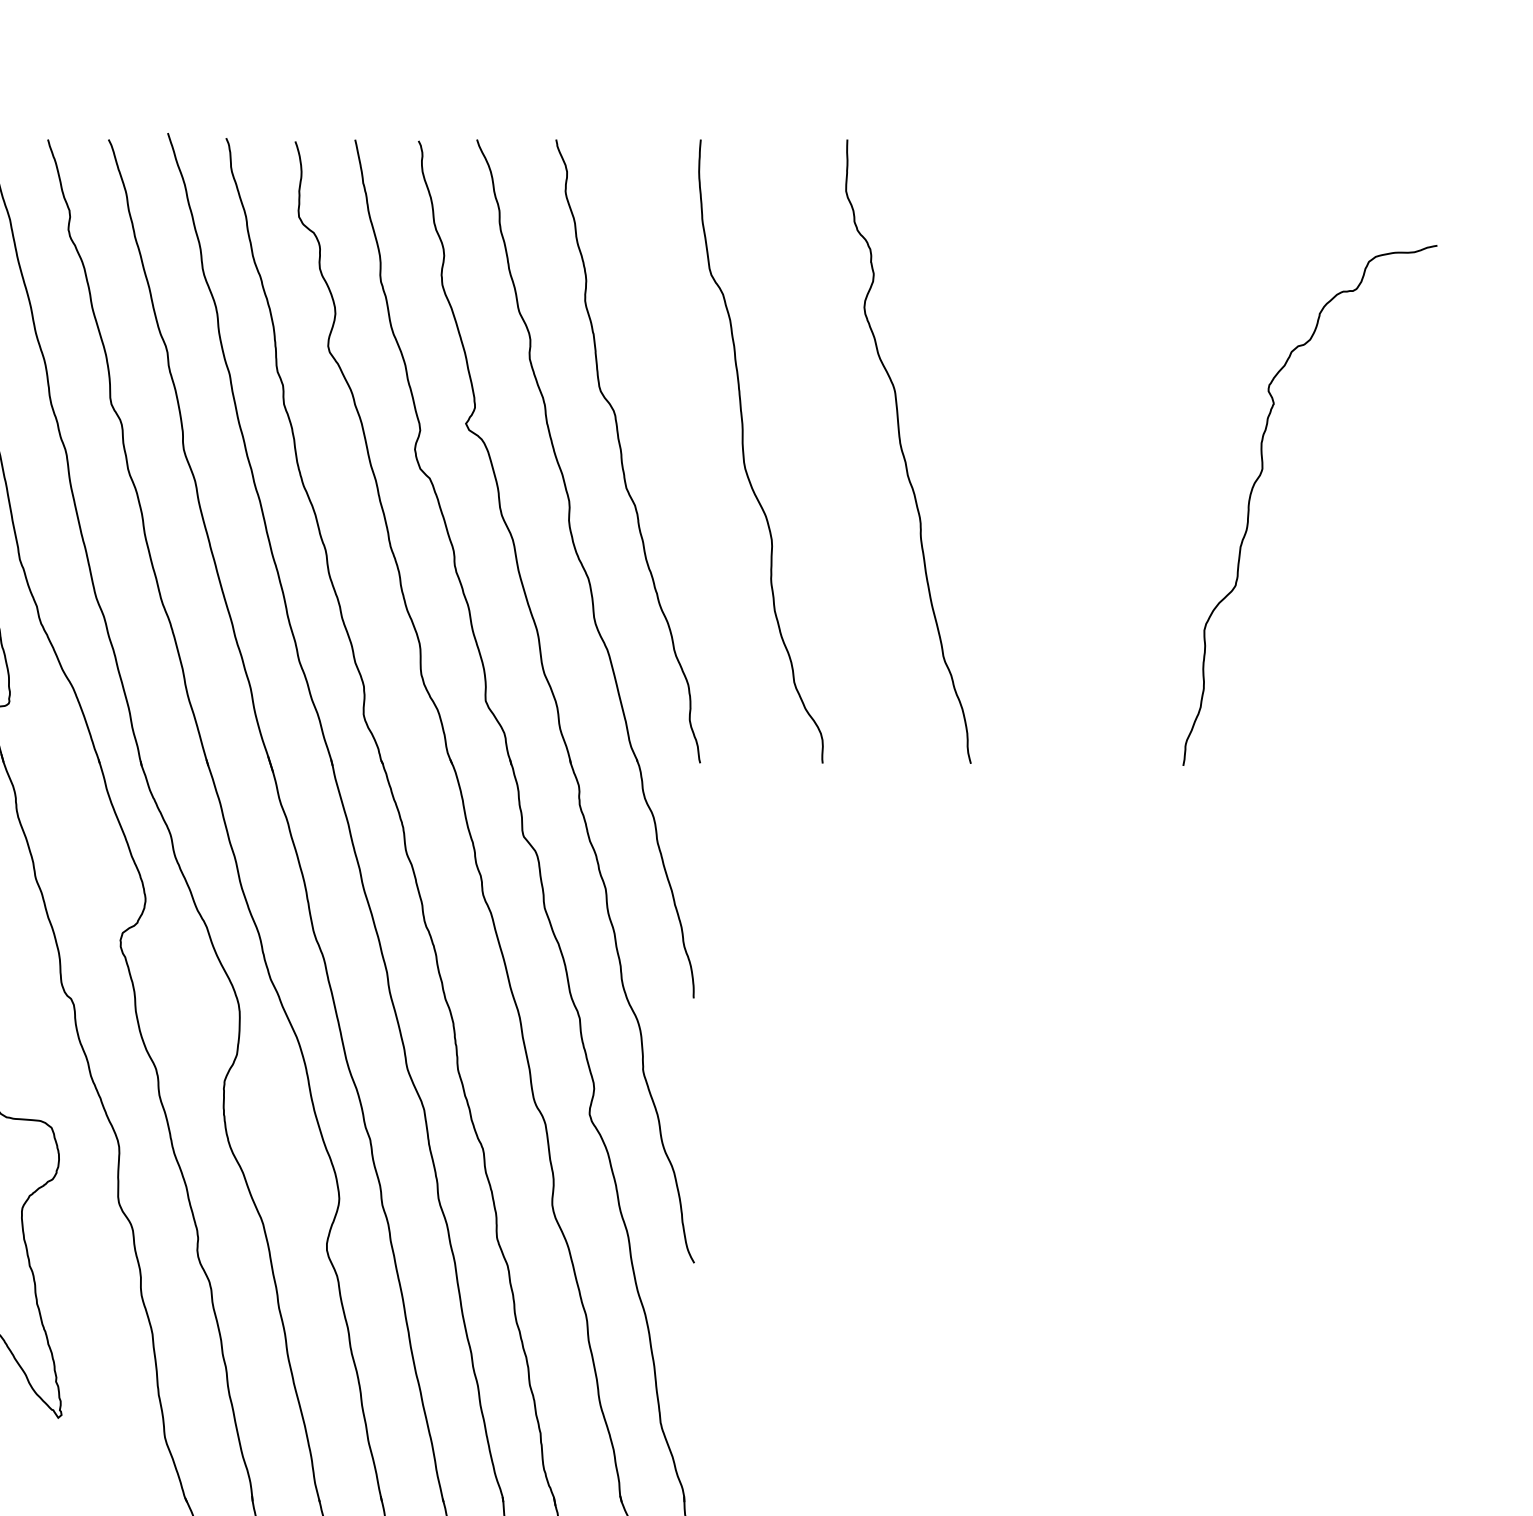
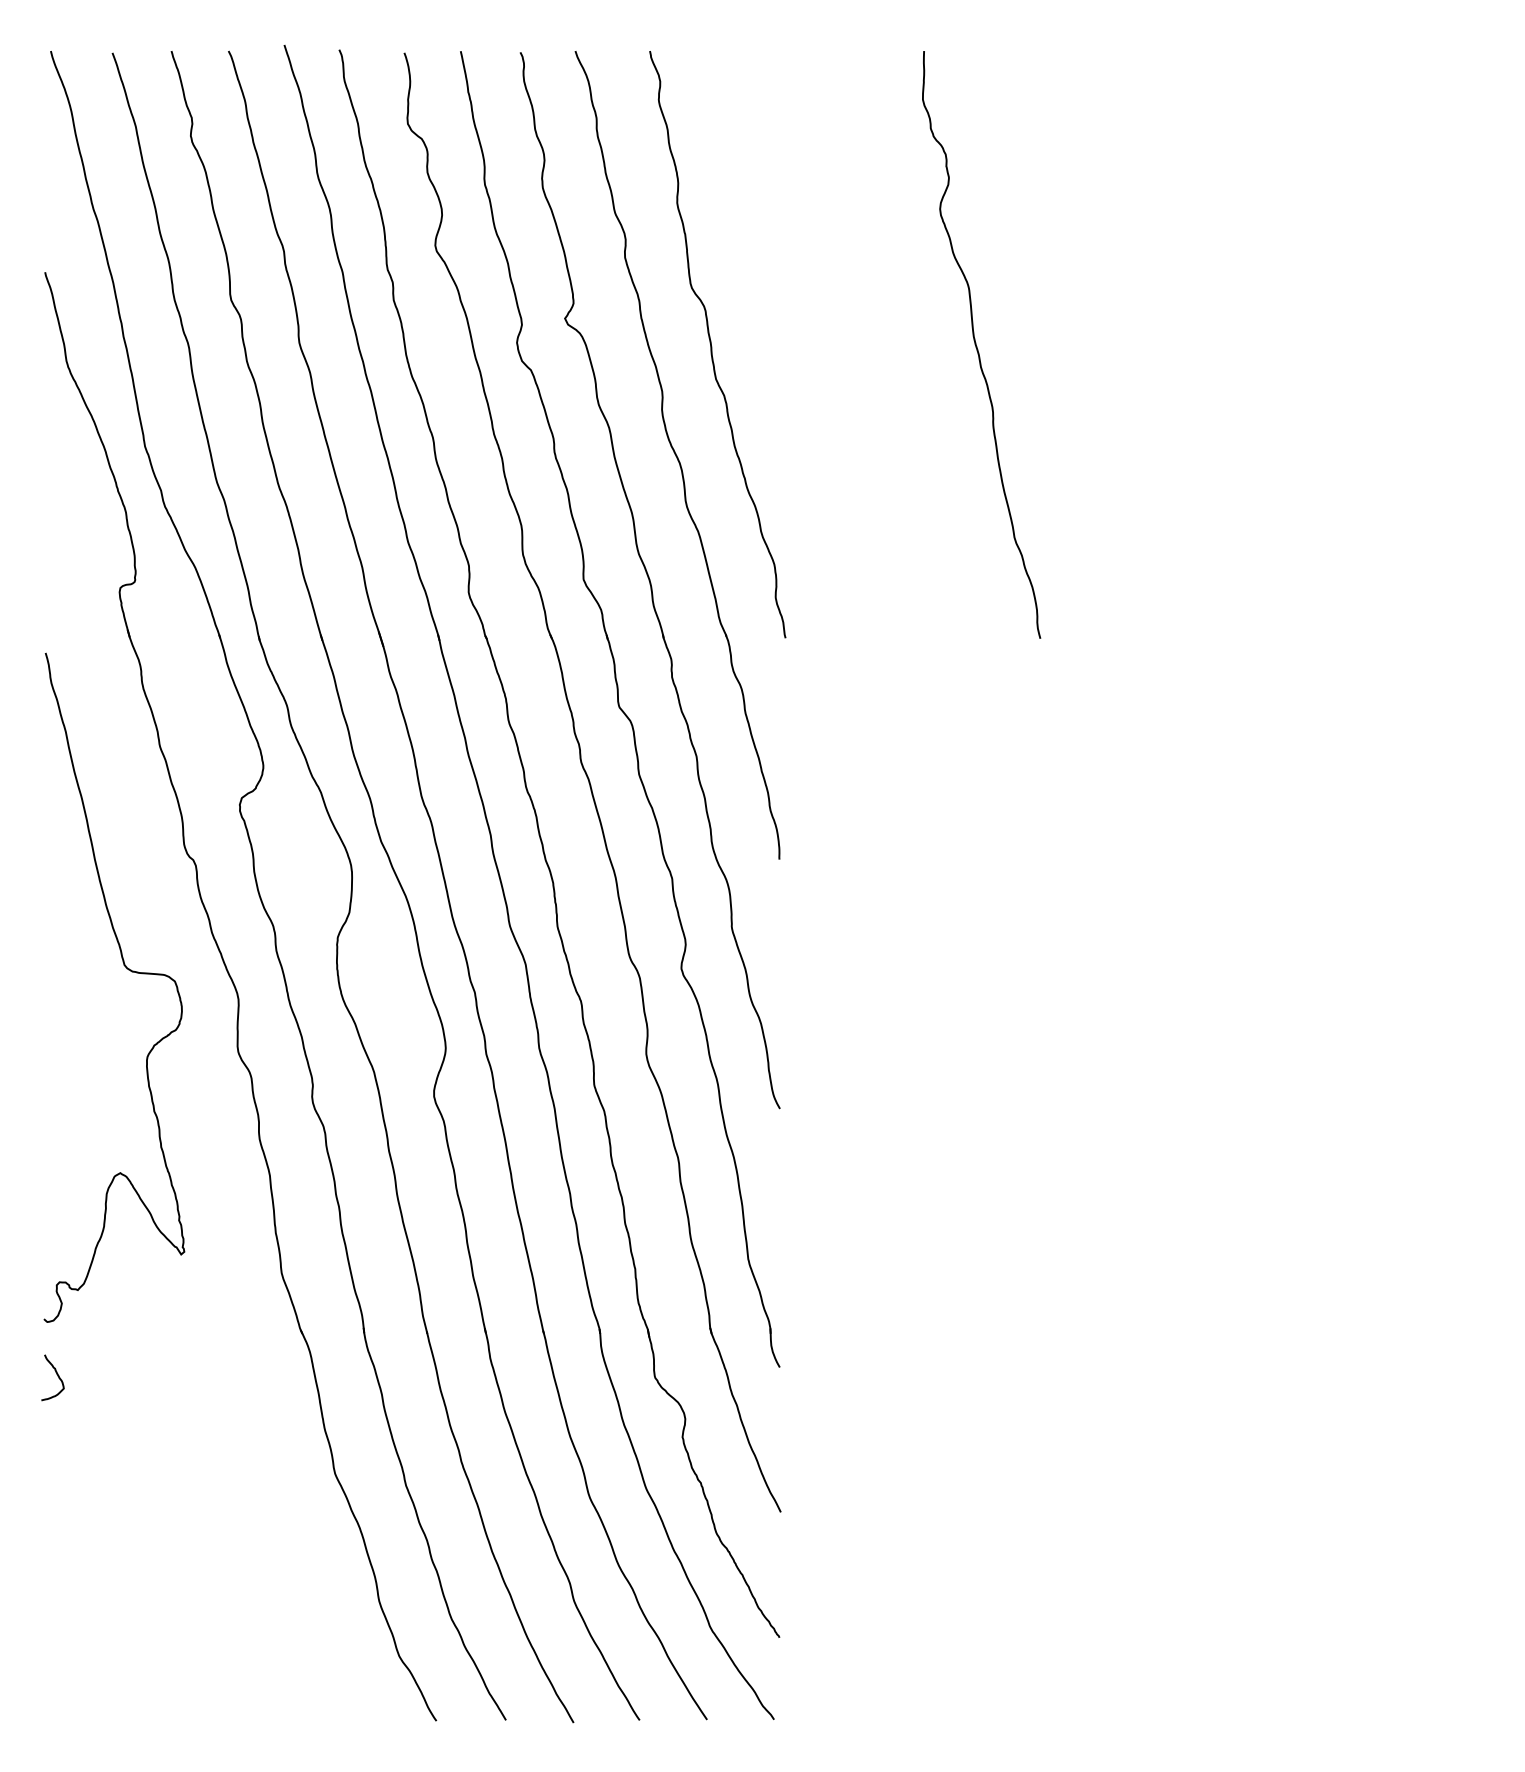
curve: (744, 454) -> (827, 347), removed
curve: (1259, 477) -> (1312, 369), removed

